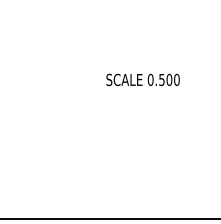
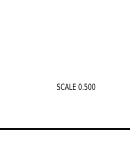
text: (143, 79) -> (76, 86), moved

